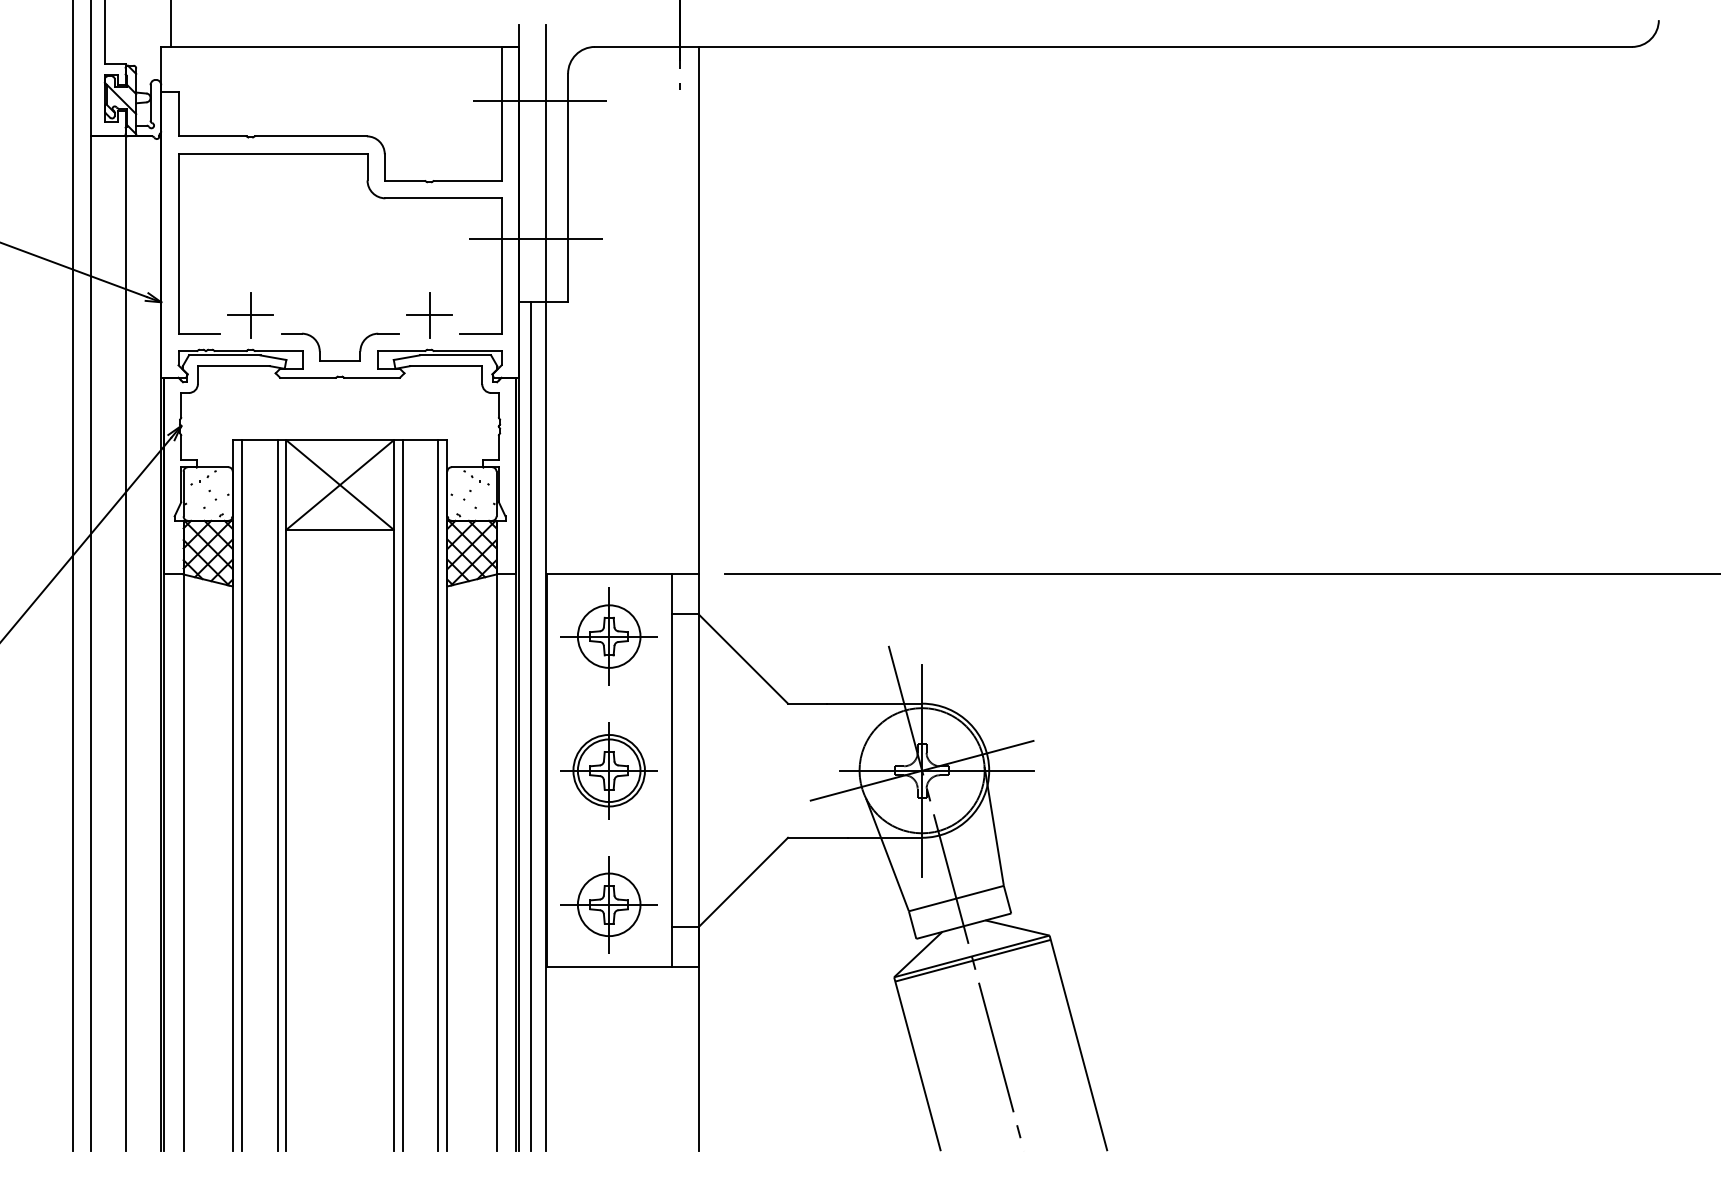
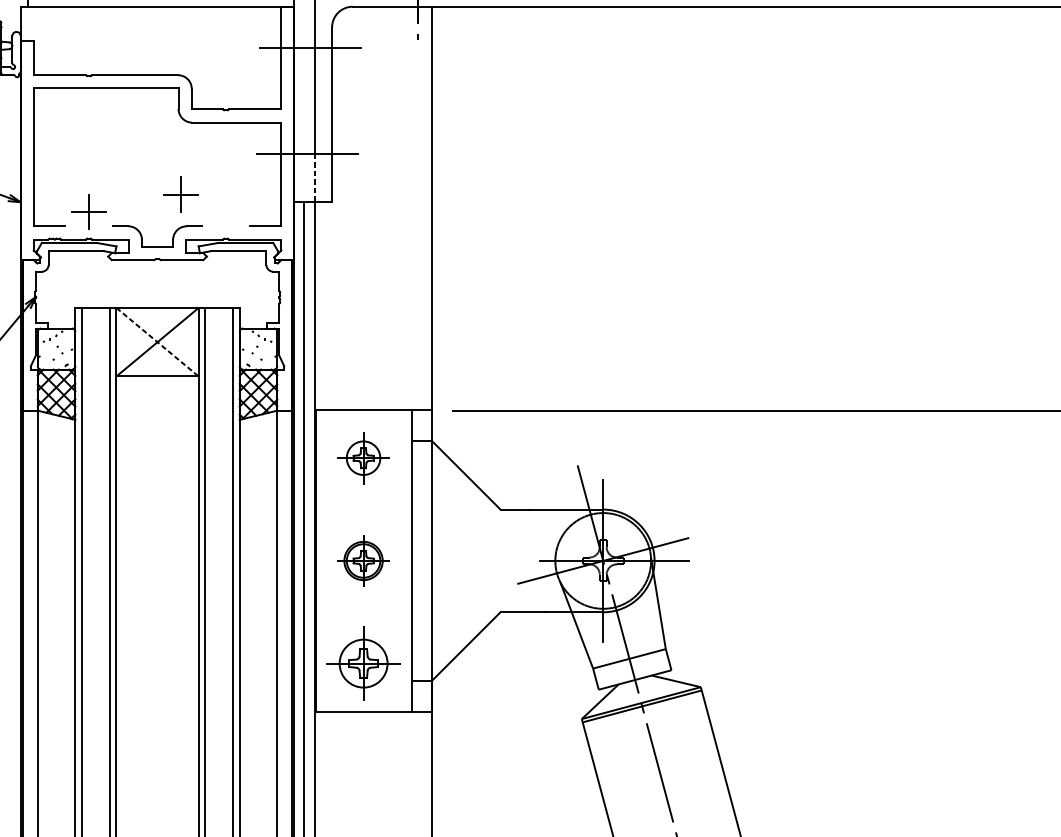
line: (545, 270) -> (314, 177), solid -> dashed
part: (429, 315) -> (180, 194), moved
line: (340, 485) -> (157, 342), solid -> dashed
part: (608, 636) -> (363, 458), size x0.7
part: (608, 770) -> (363, 560), size x0.7

